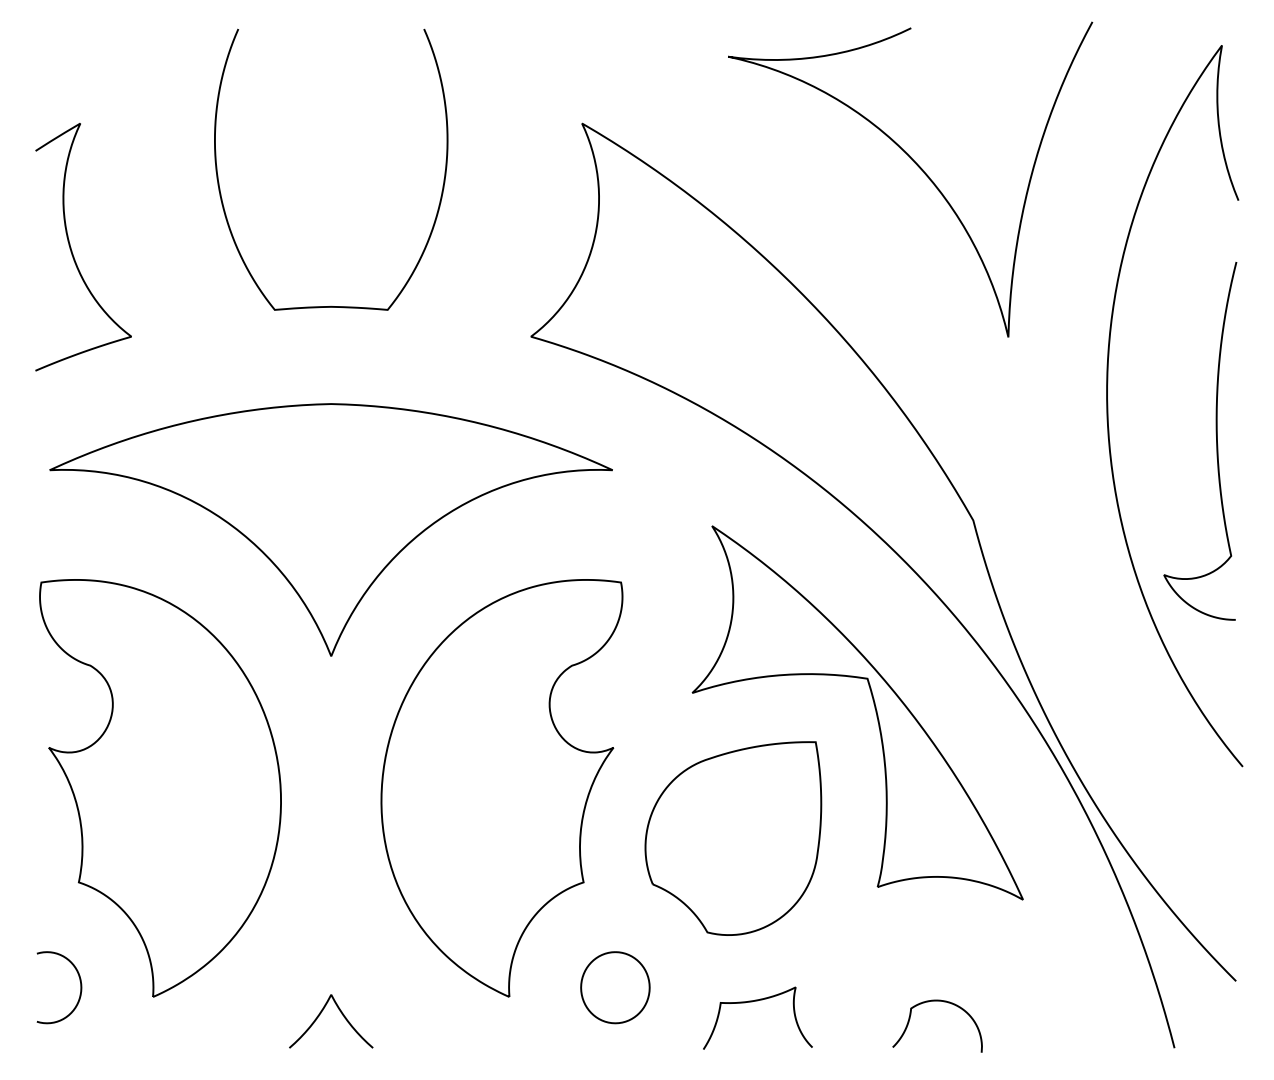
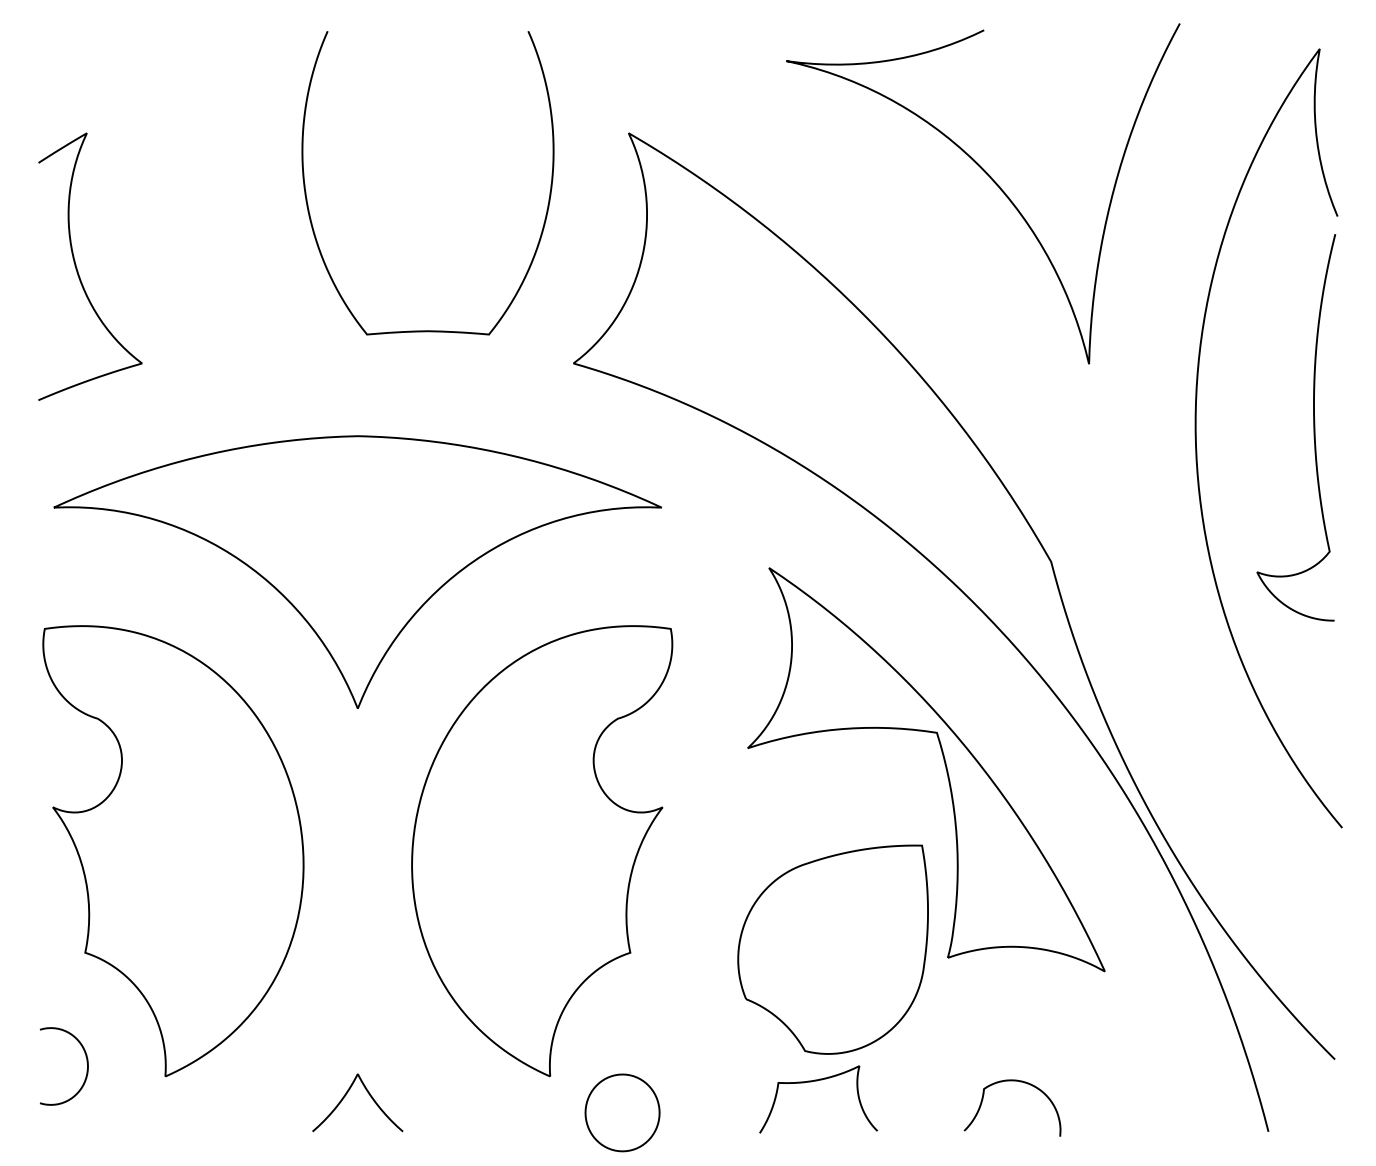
curve: (442, 185) -> (548, 200), moved
curve: (1216, 441) -> (1313, 428), moved
part: (733, 838) -> (833, 949), moved
part: (615, 987) -> (622, 1112), moved

